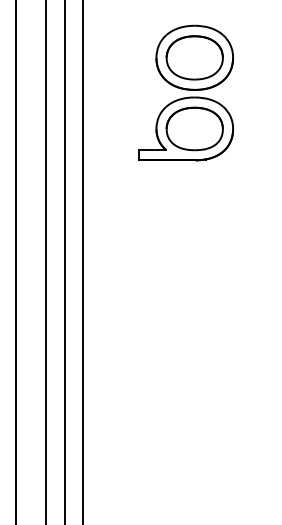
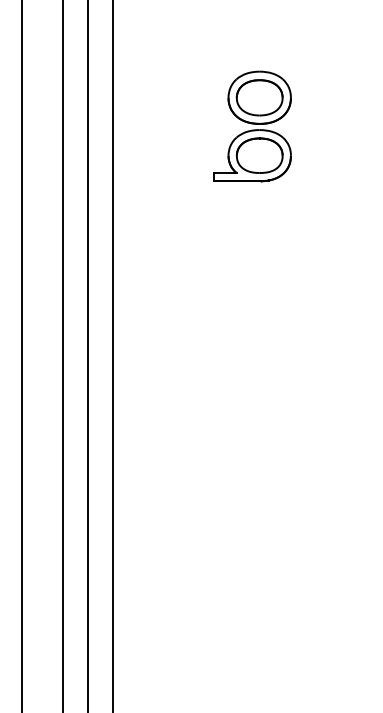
part: (185, 92) -> (251, 125), size x0.6

